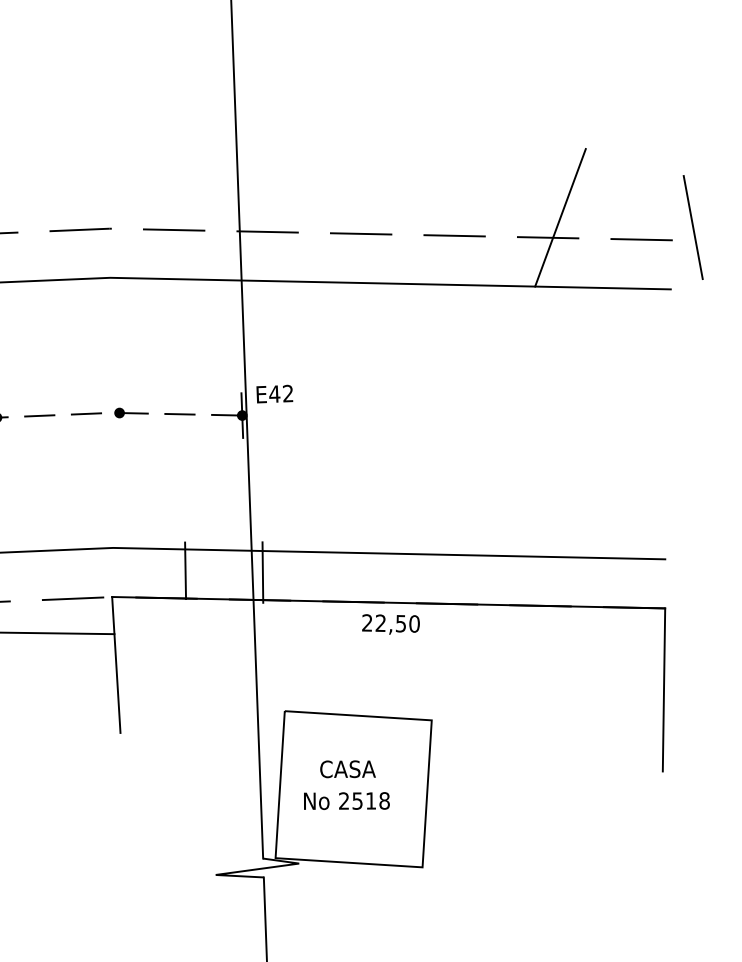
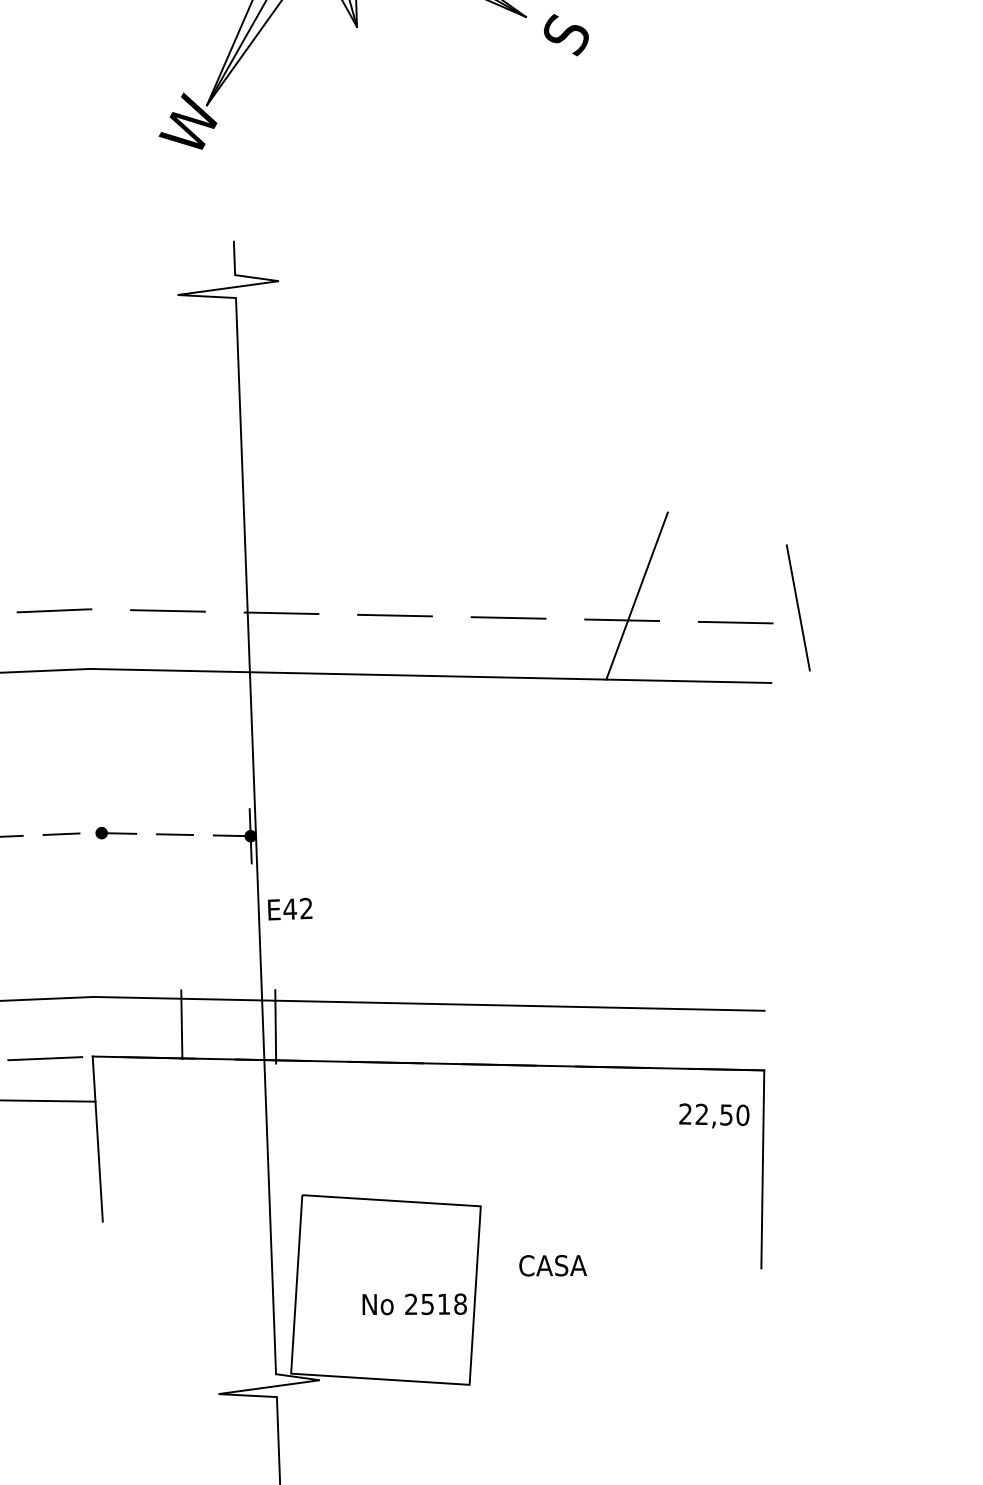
text: (275, 393) -> (290, 908), moved
text: (391, 624) -> (714, 1115), moved
text: (347, 769) -> (552, 1265), moved
text: (346, 801) -> (414, 1304), moved

